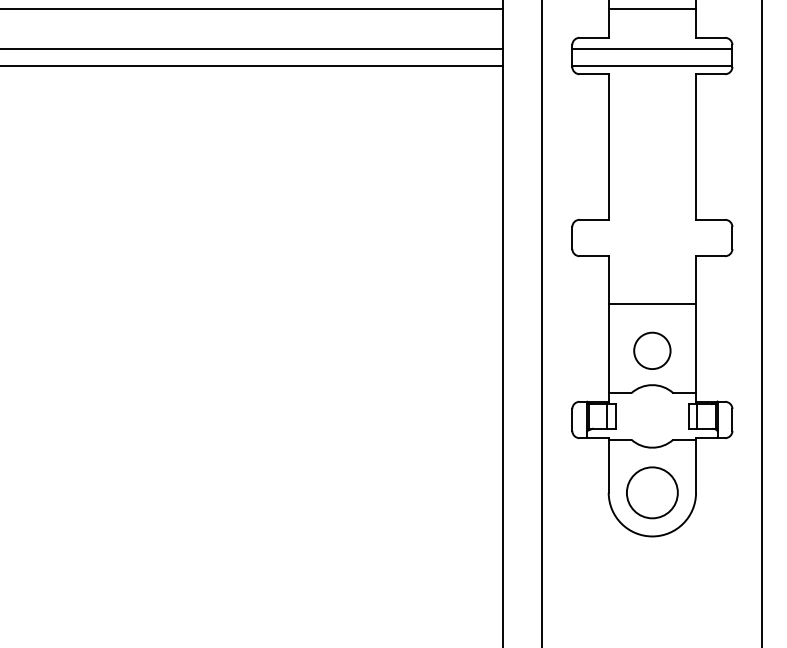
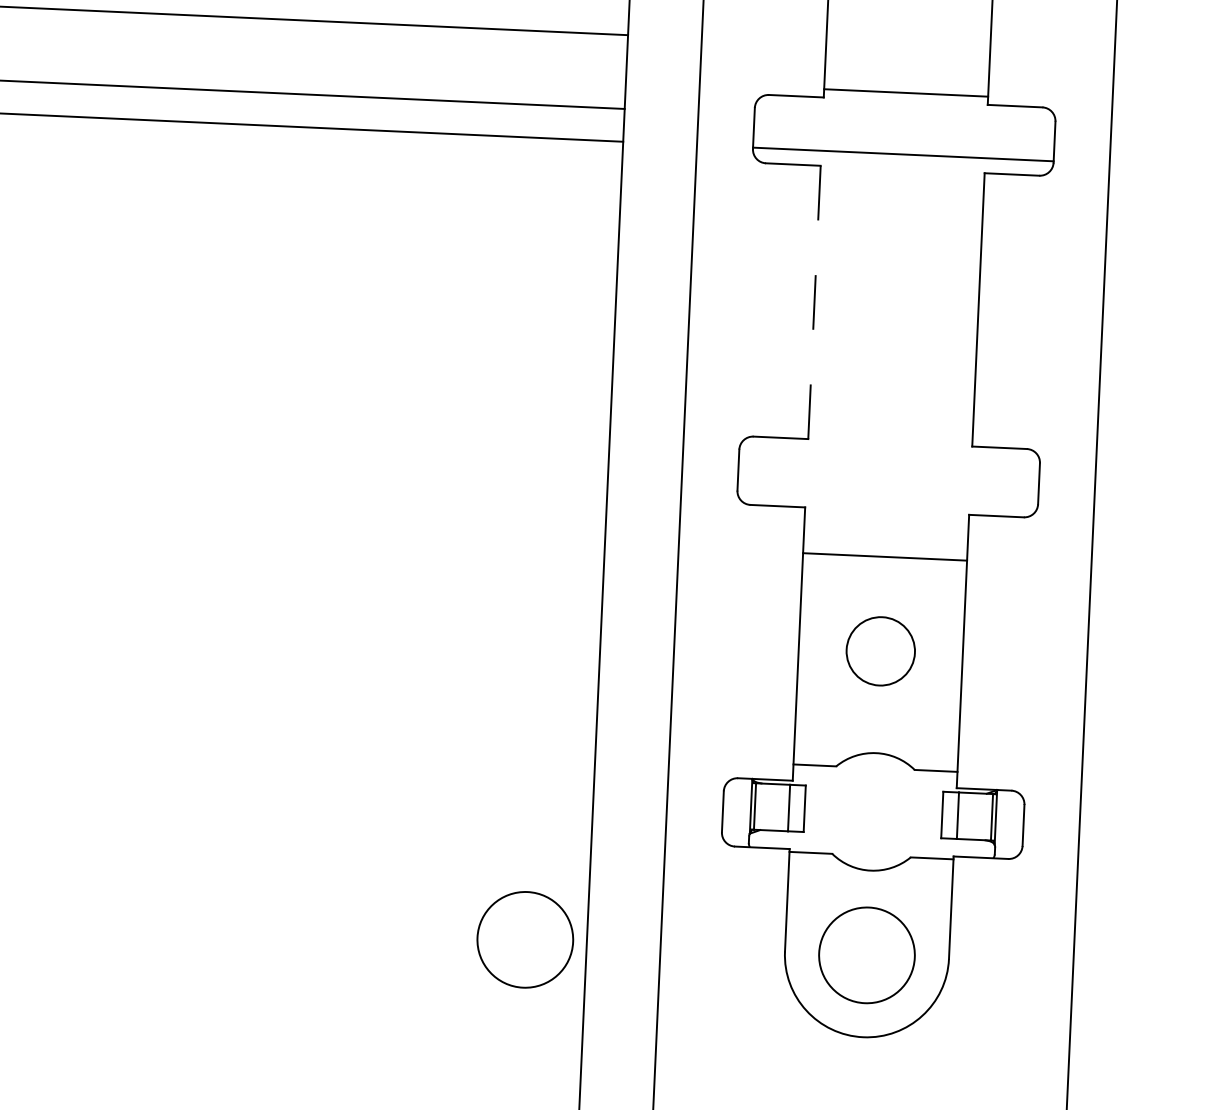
line: (652, 9) -> (906, 93), moved
line: (652, 48) -> (905, 121), removed
line: (608, 147) -> (814, 303), solid -> dashed
line: (652, 303) -> (885, 556), moved
circle: (652, 350) -> (881, 650), moved
circle: (470, 492) -> (525, 939), added

